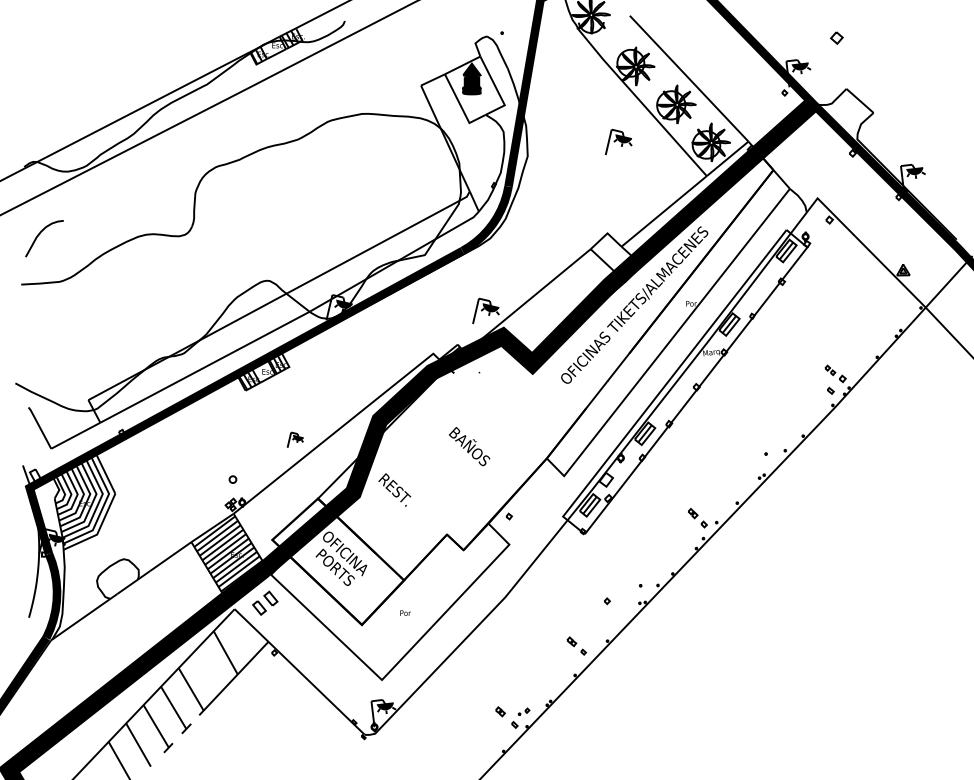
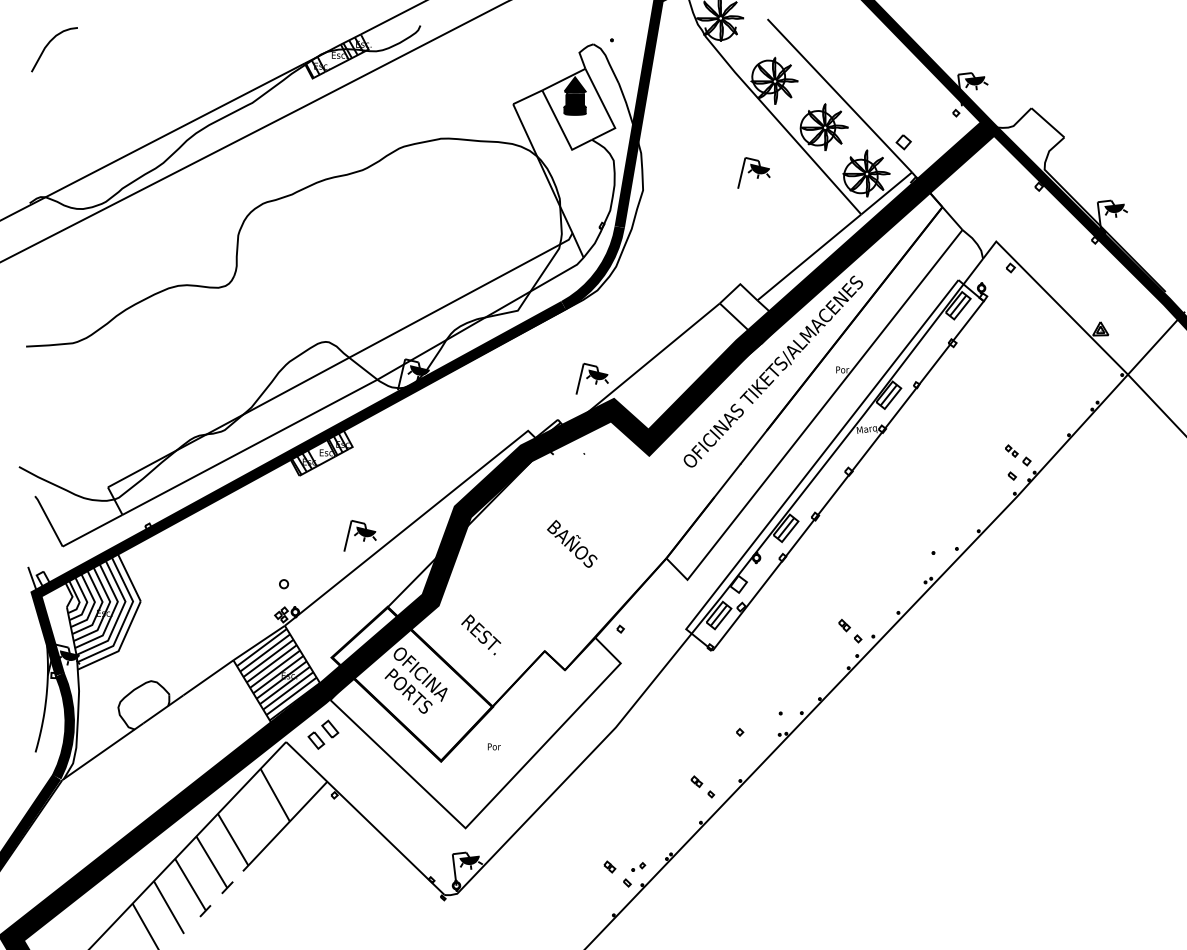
part: (836, 38) -> (903, 142), moved
curve: (39, 235) -> (48, 45), moved
part: (294, 439) -> (359, 535), size x1.67
text: (395, 489) -> (481, 634), moved

